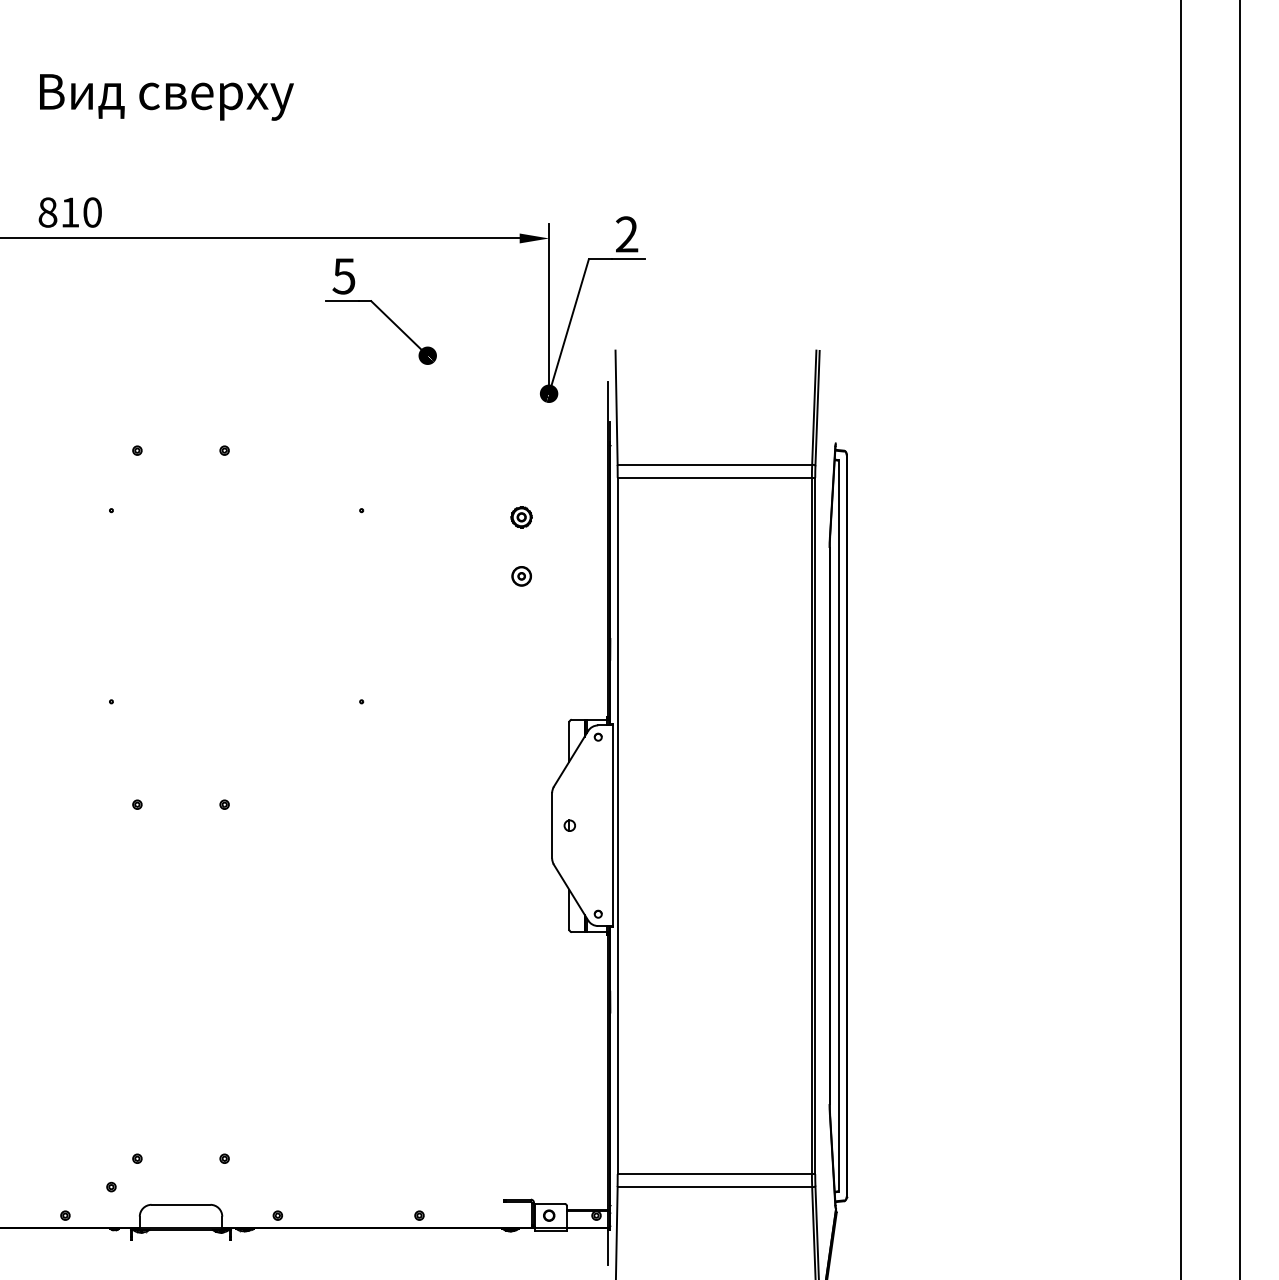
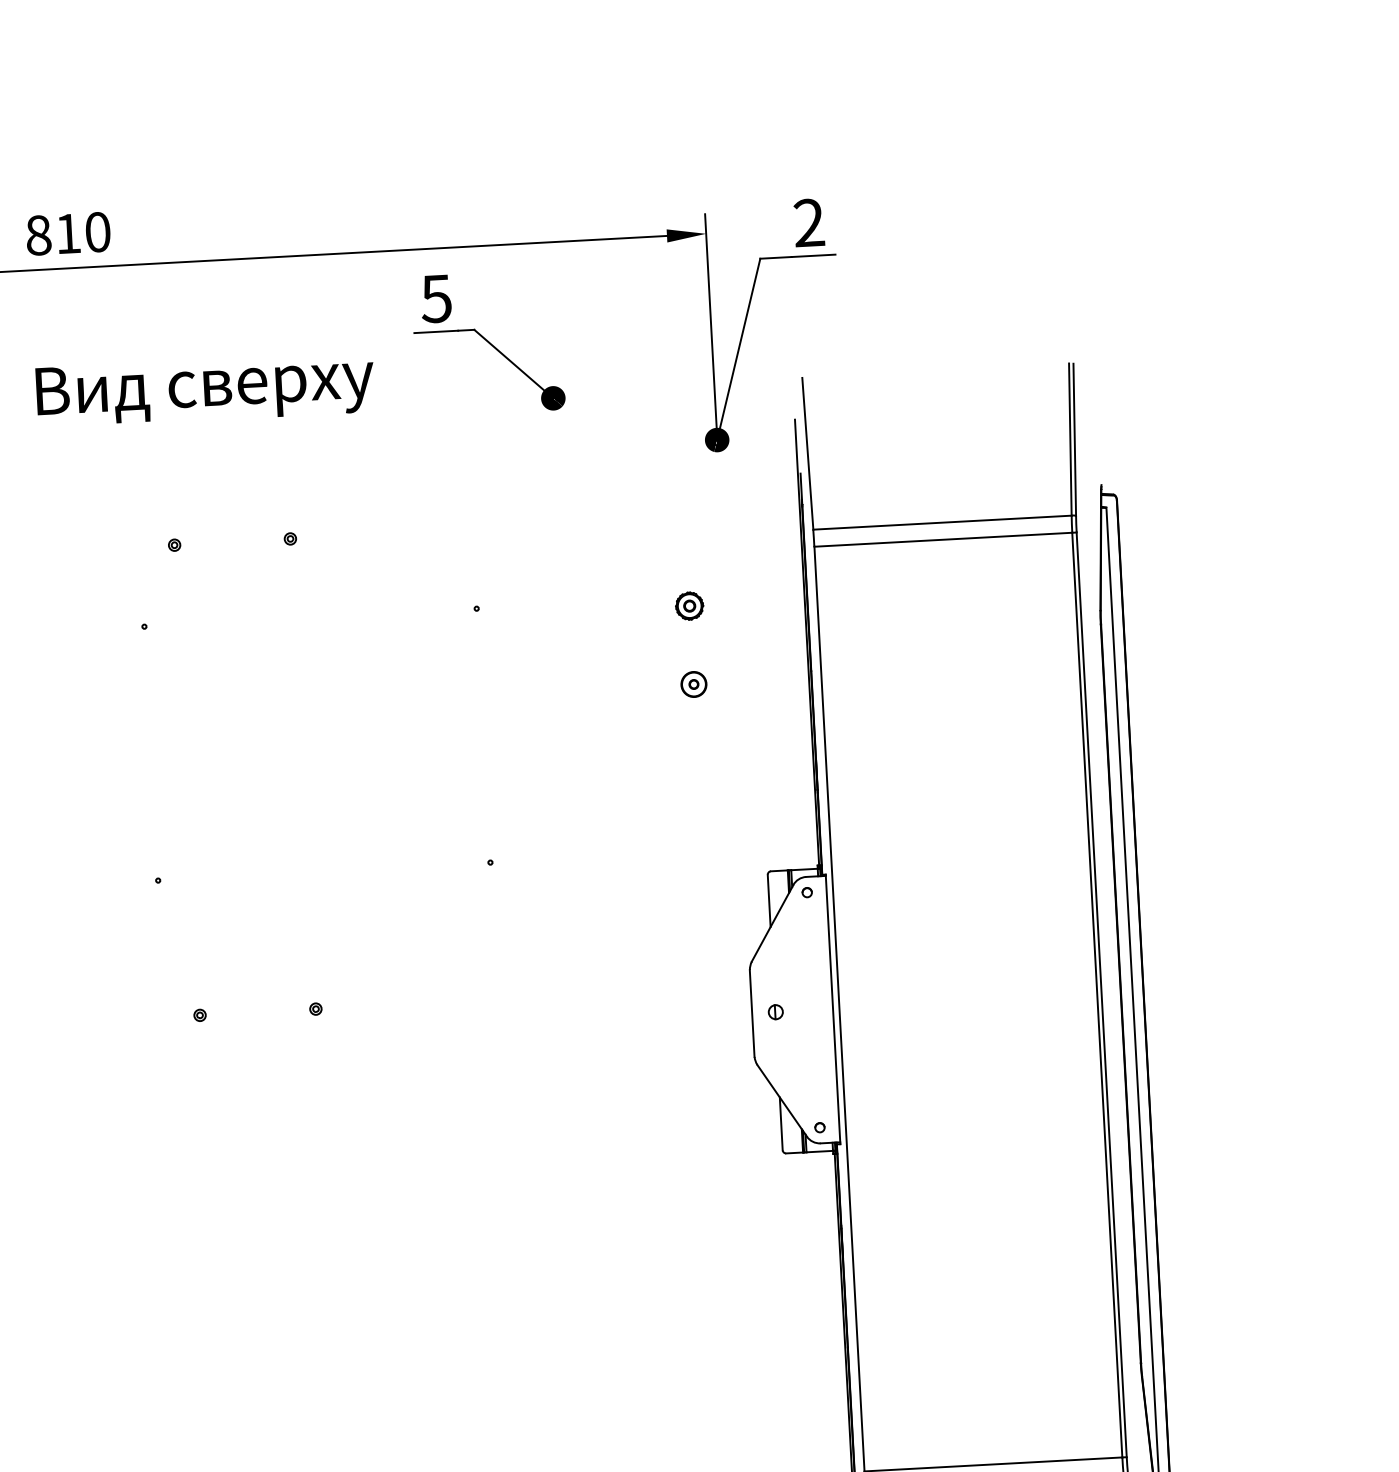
text: (166, 97) -> (204, 390), moved

